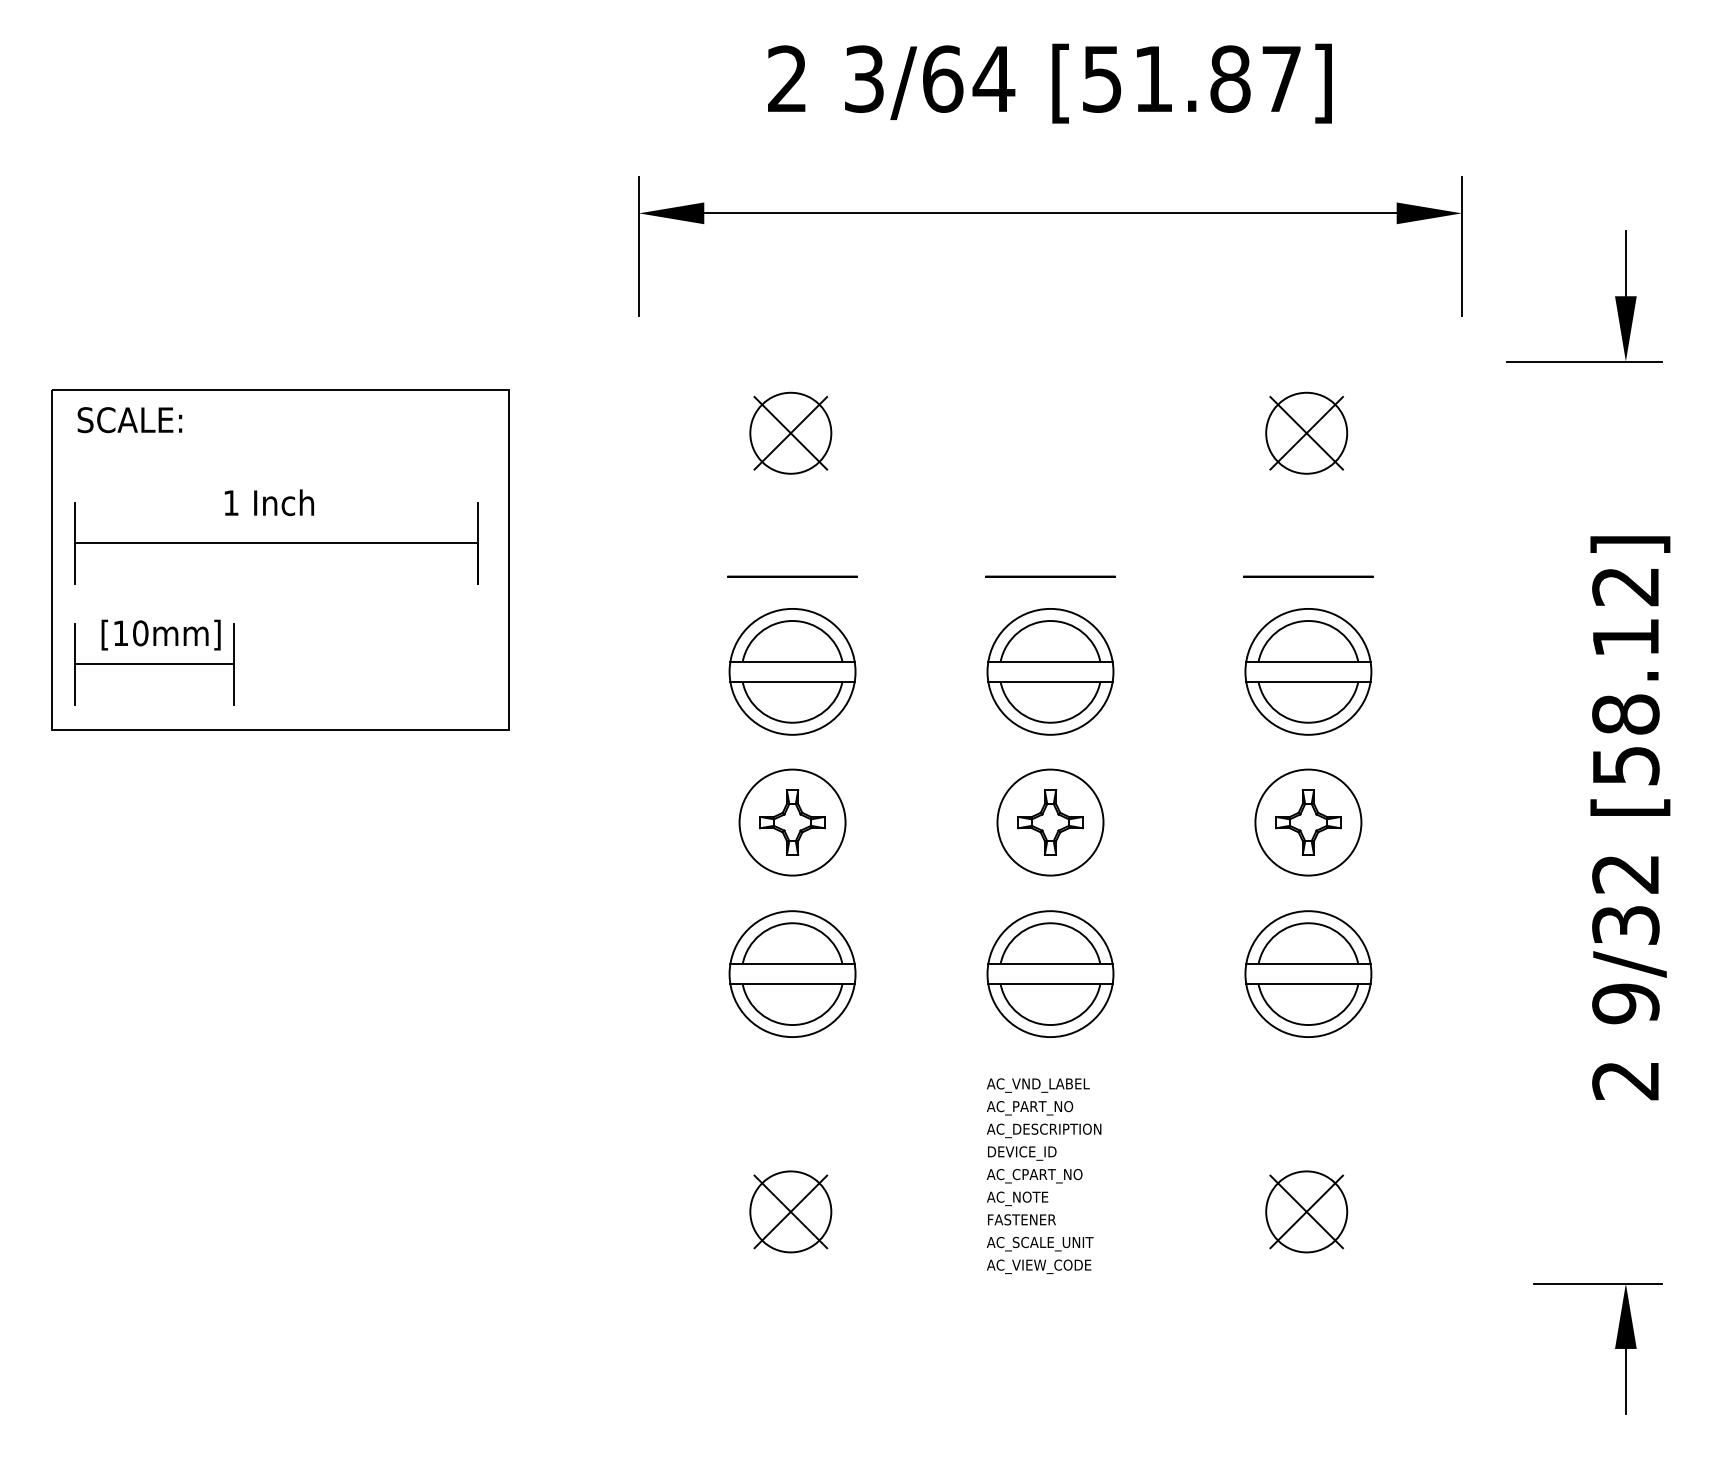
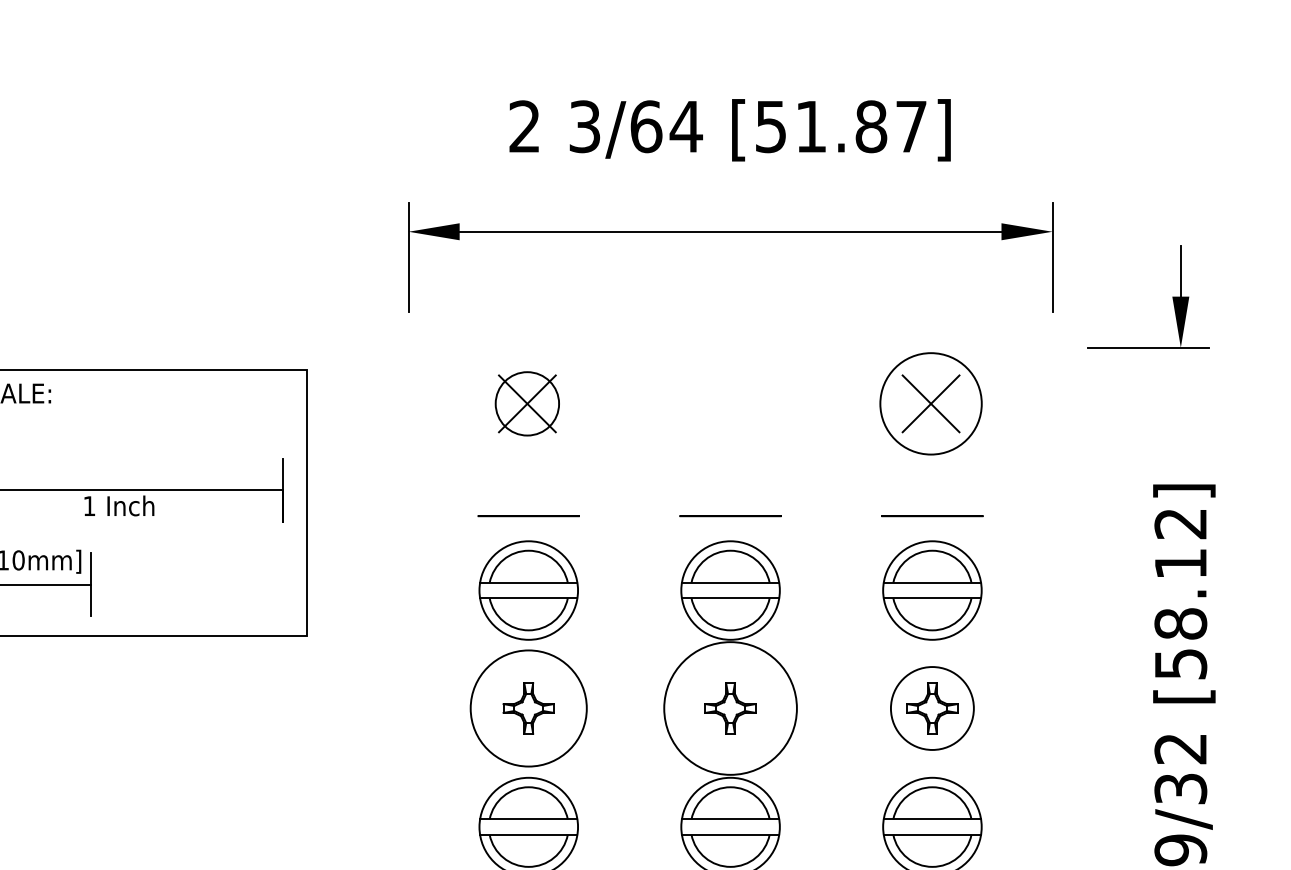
circle: (1306, 432) -> (930, 403), size x1.6
text: (268, 502) -> (118, 505), moved
circle: (792, 822) -> (528, 708), size x1.4
circle: (1050, 822) -> (730, 708), size x1.6

